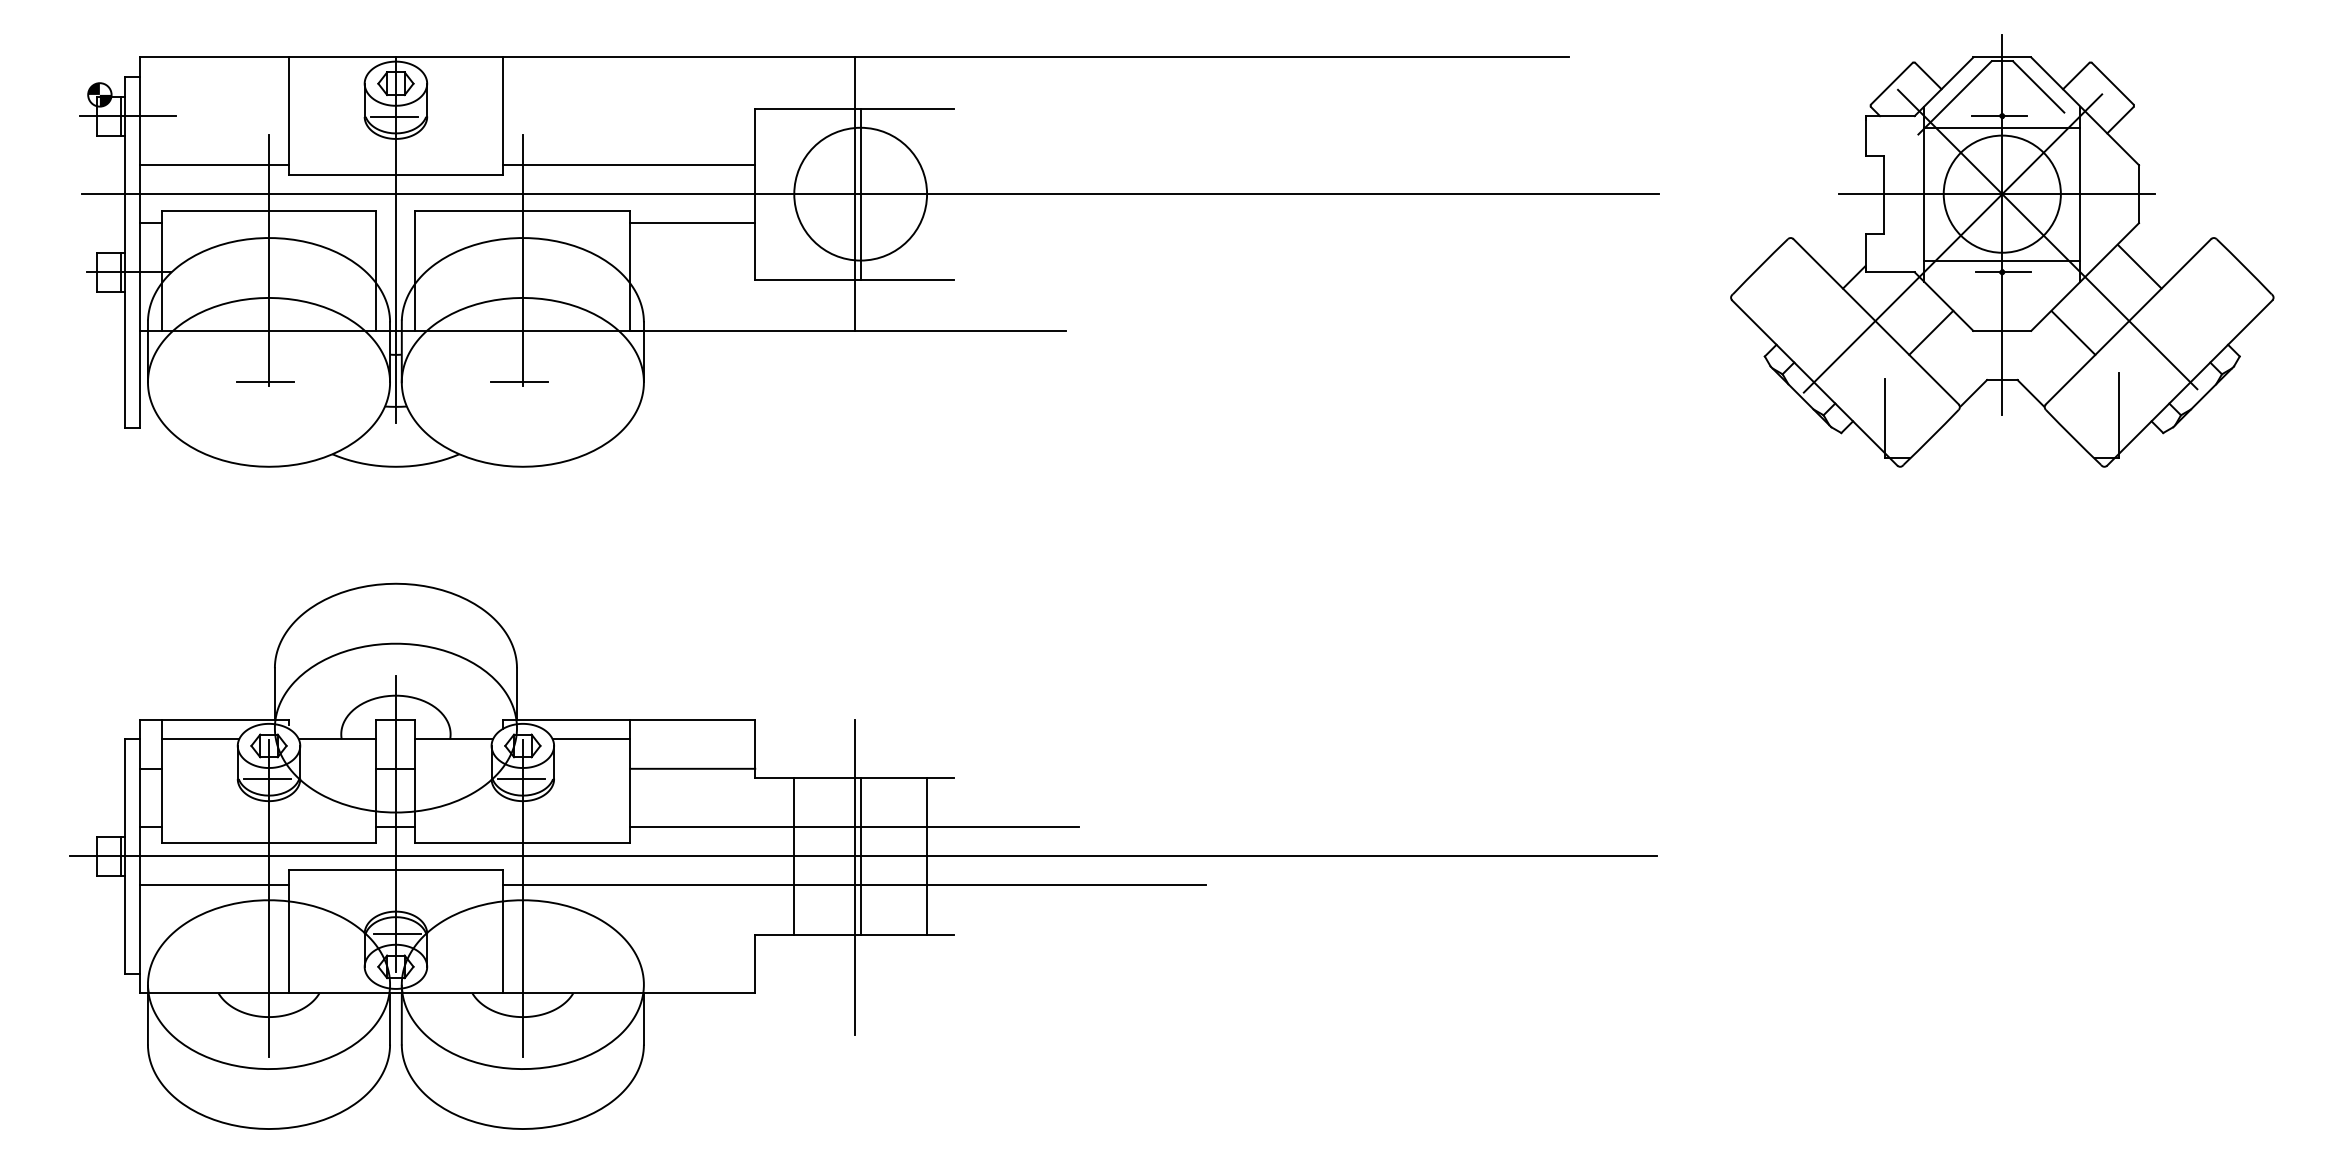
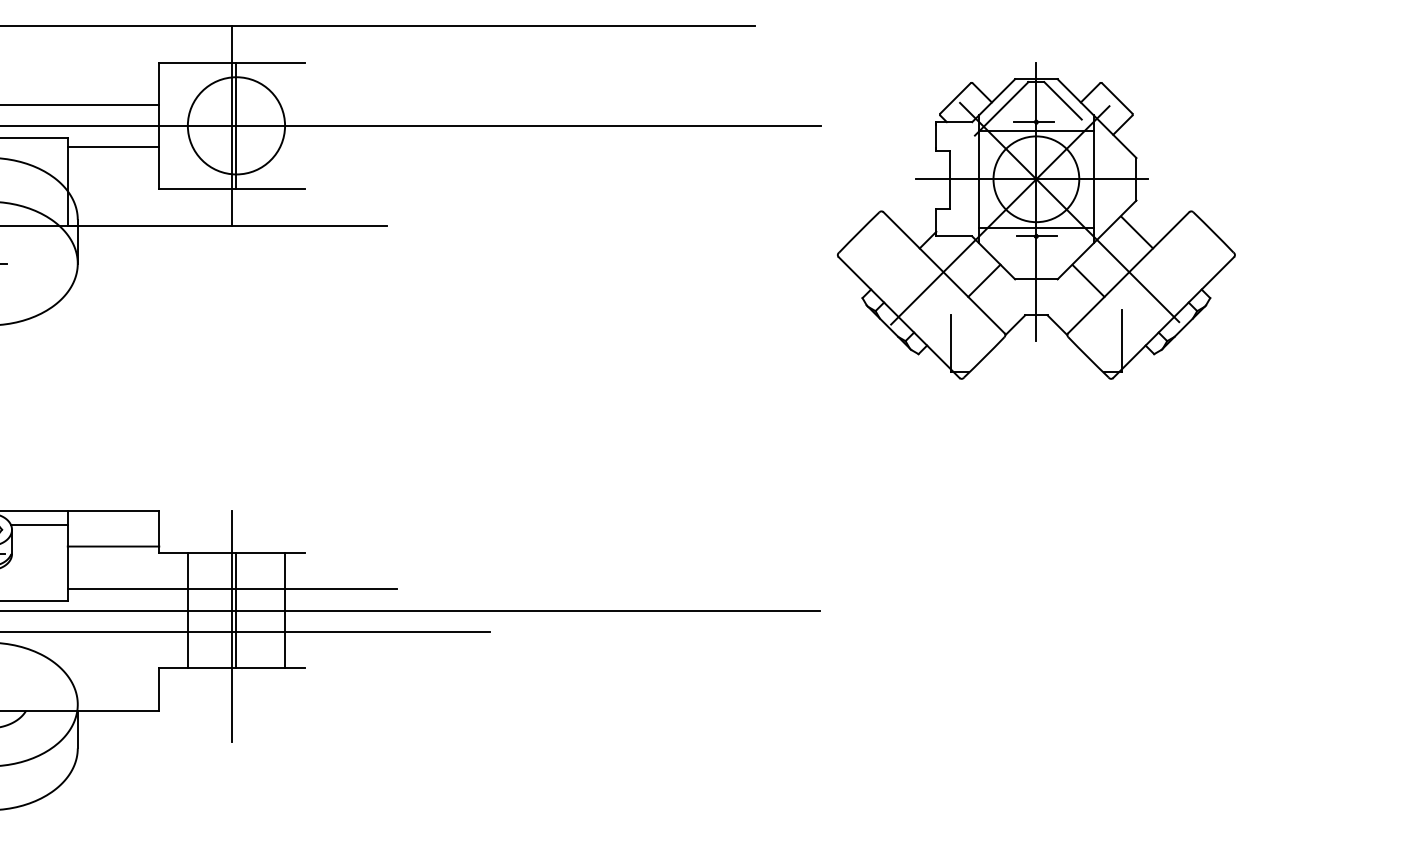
part: (2002, 250) -> (1036, 220), moved

